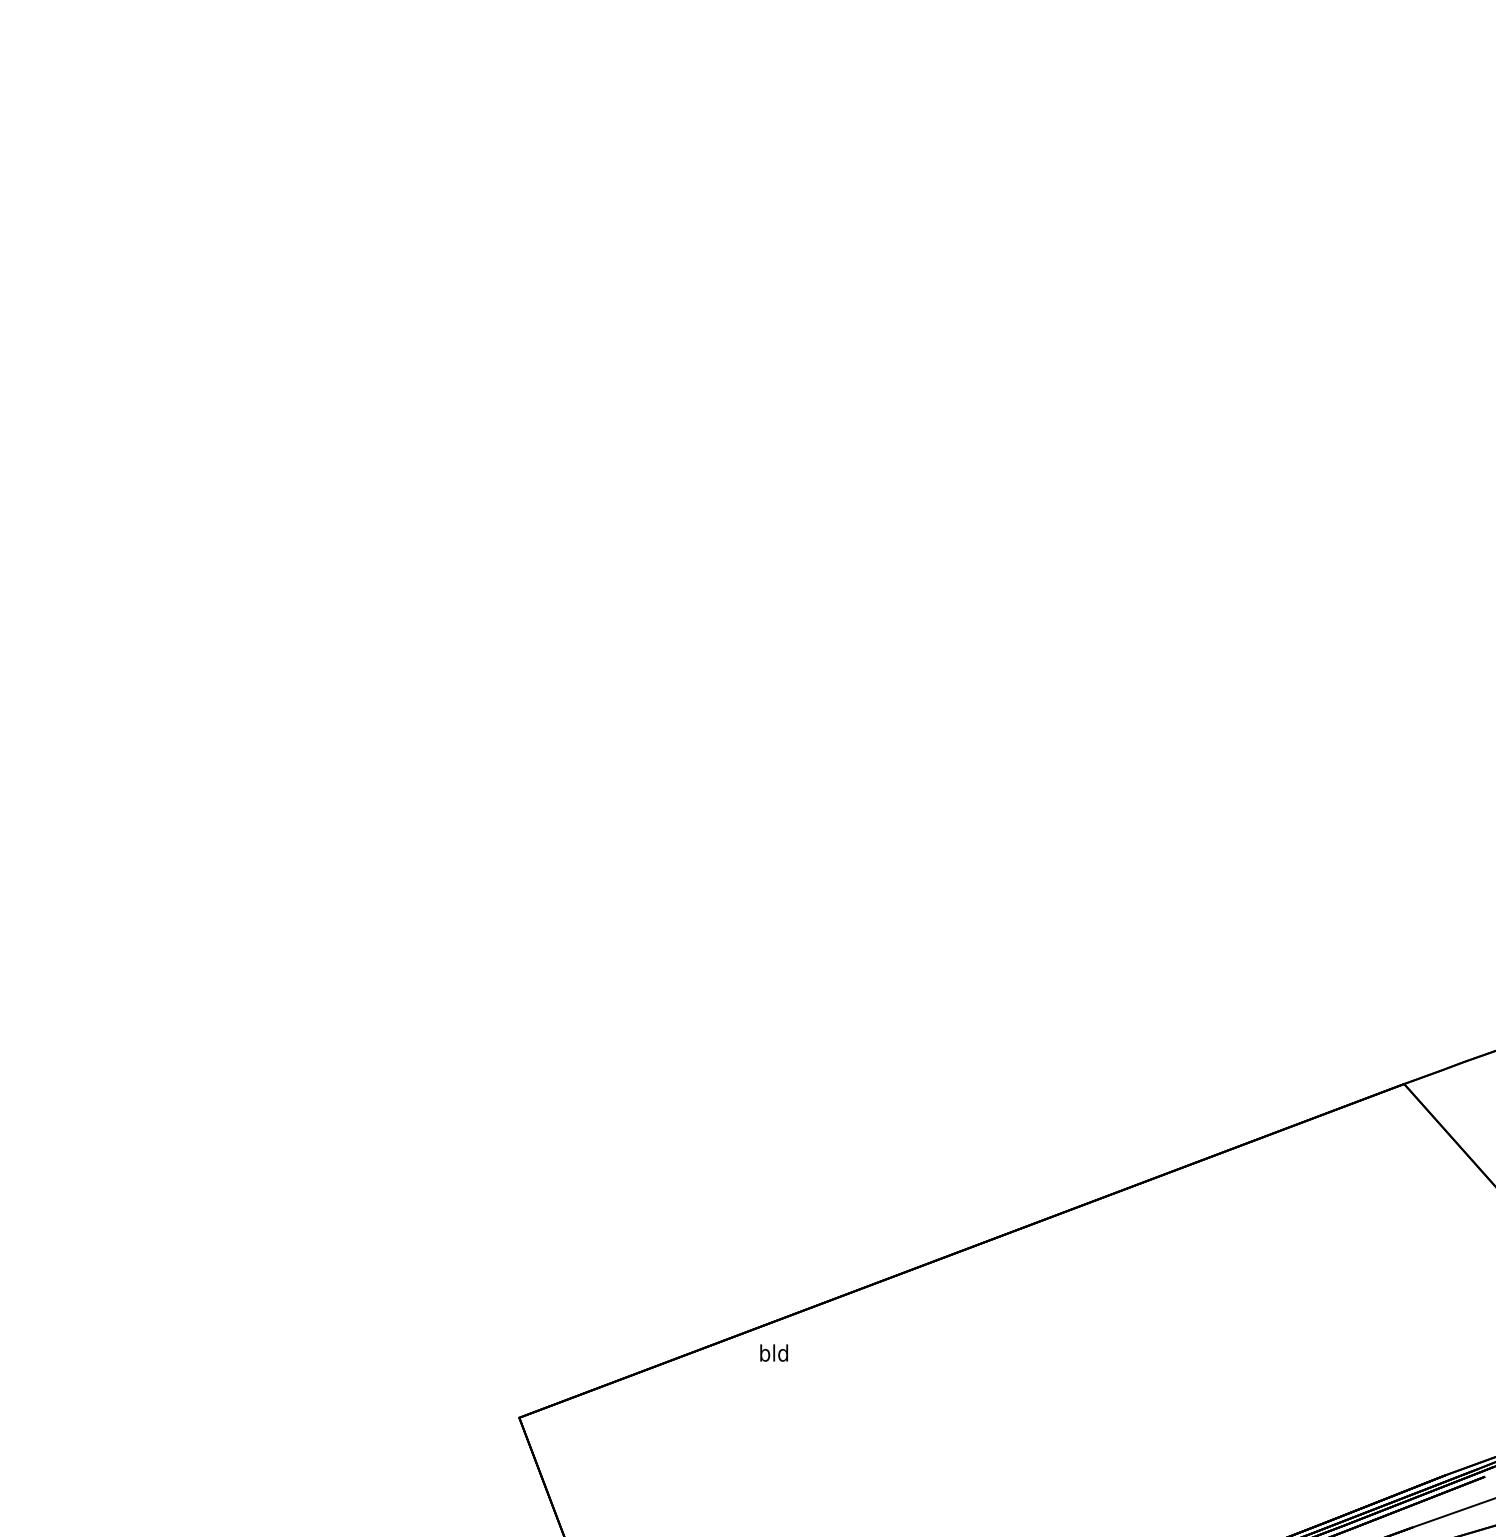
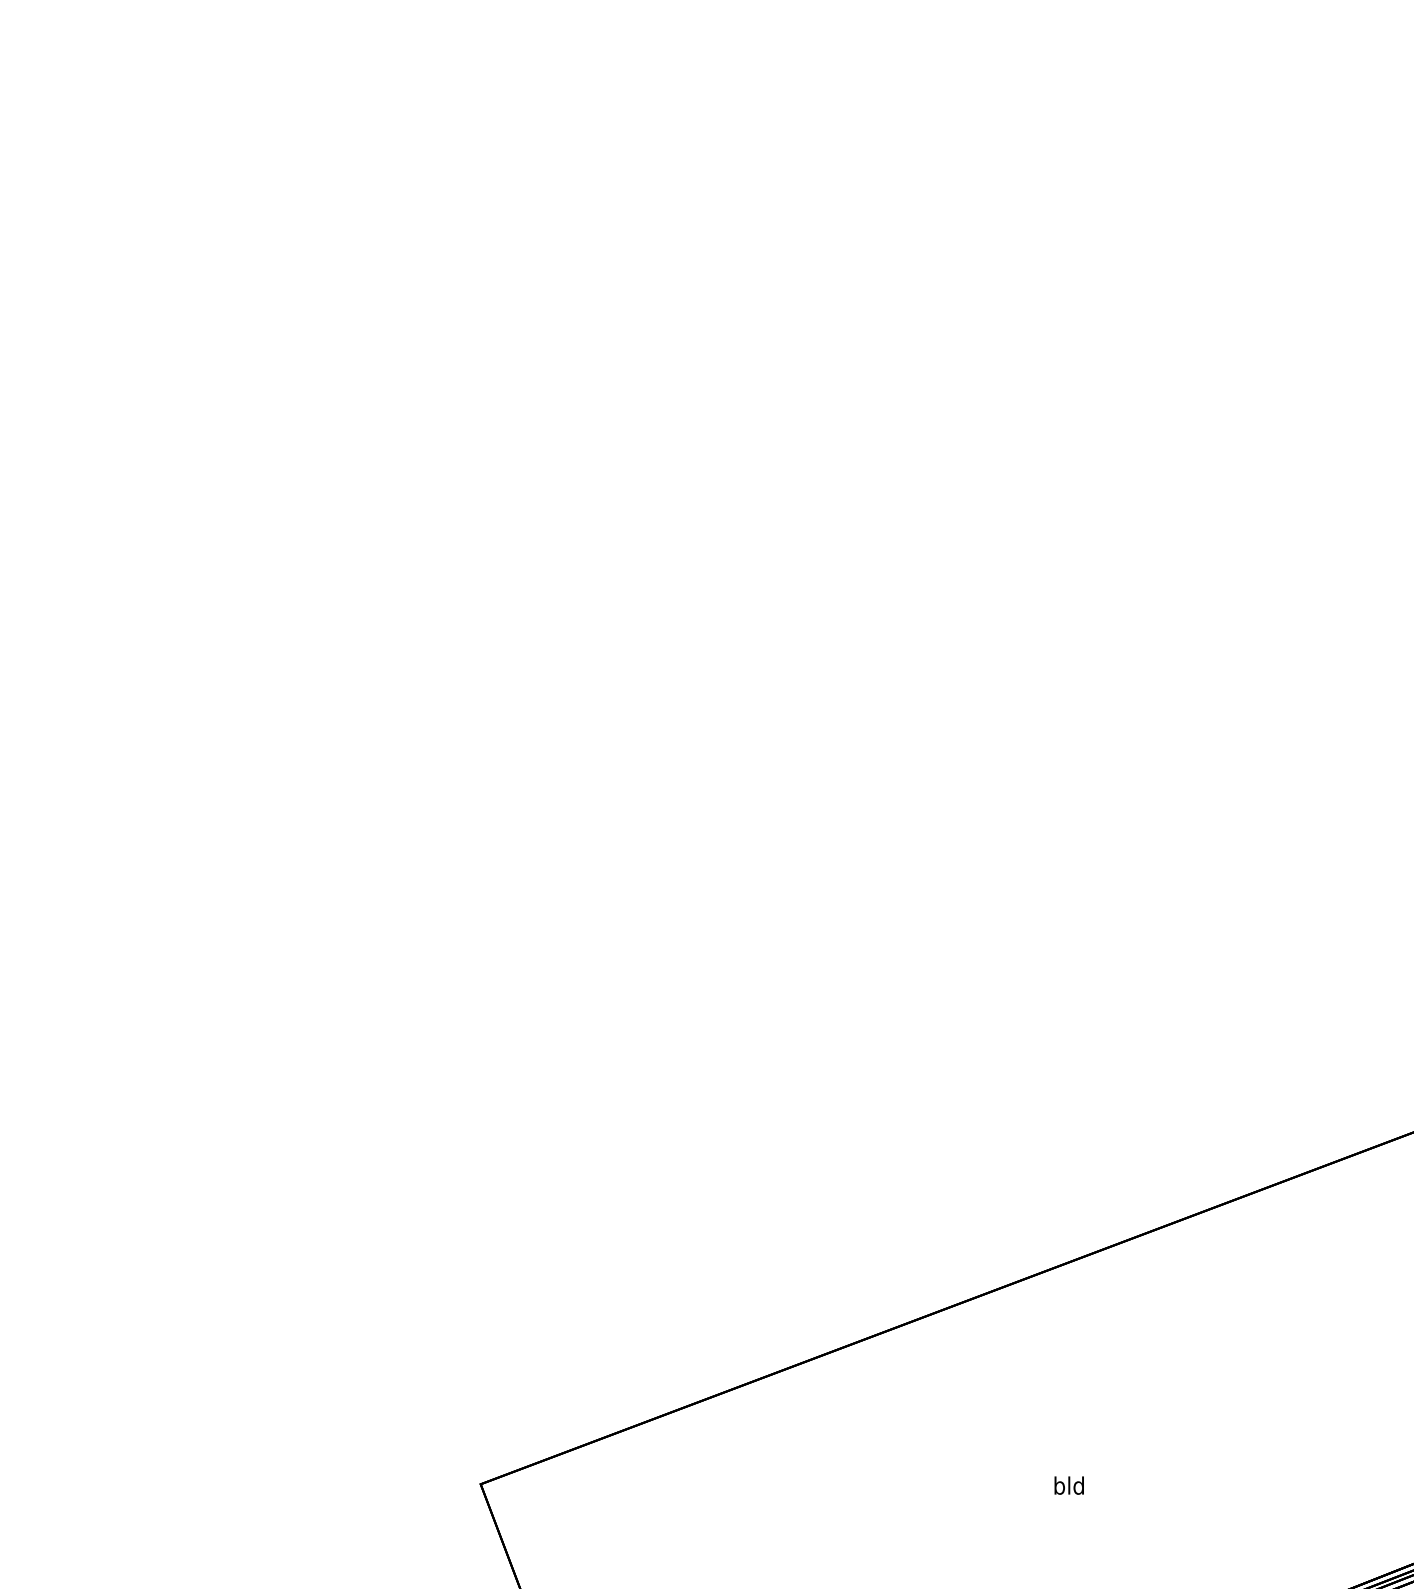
text: (773, 1352) -> (1068, 1485), moved

